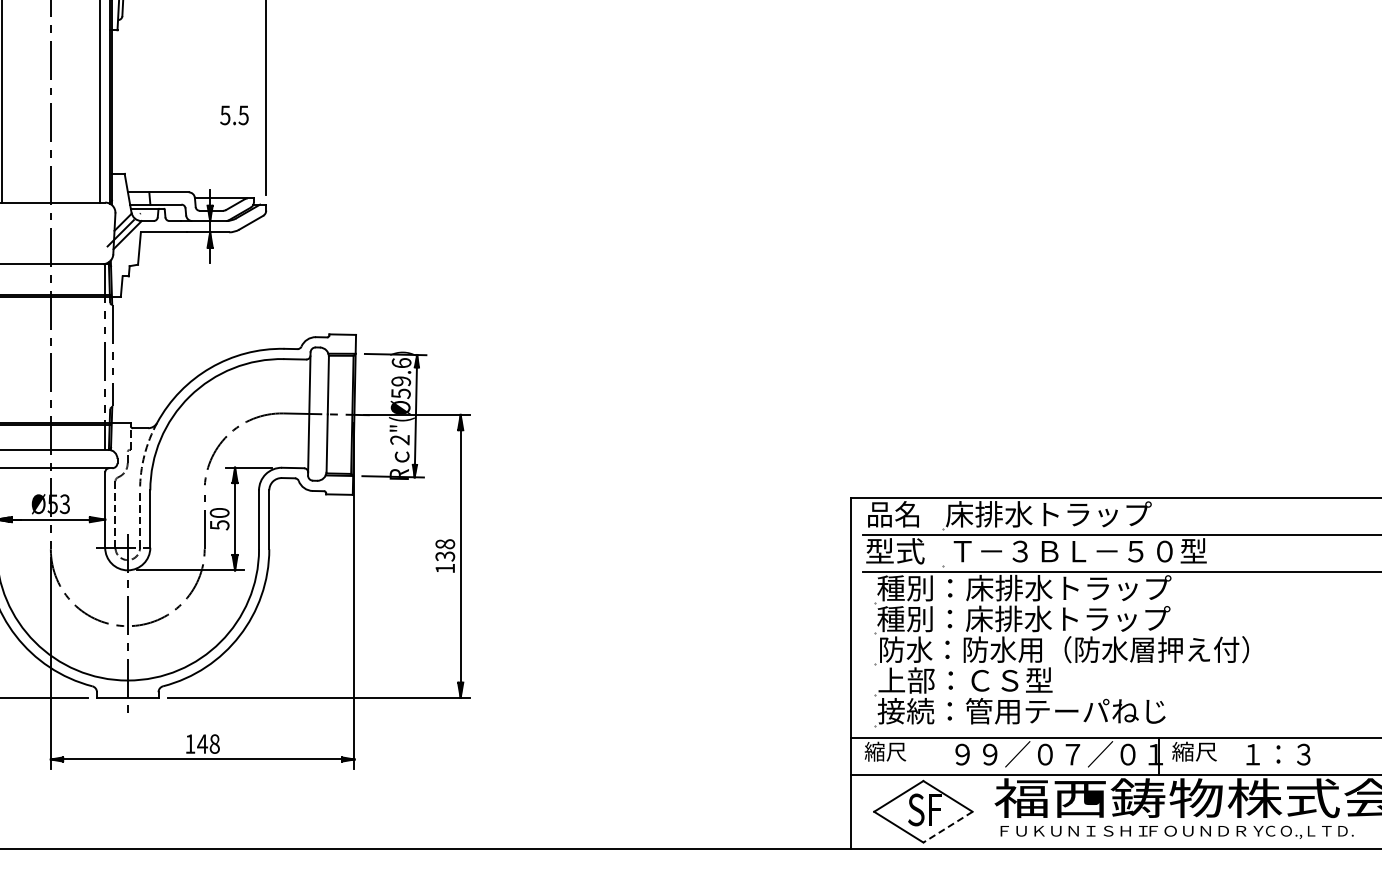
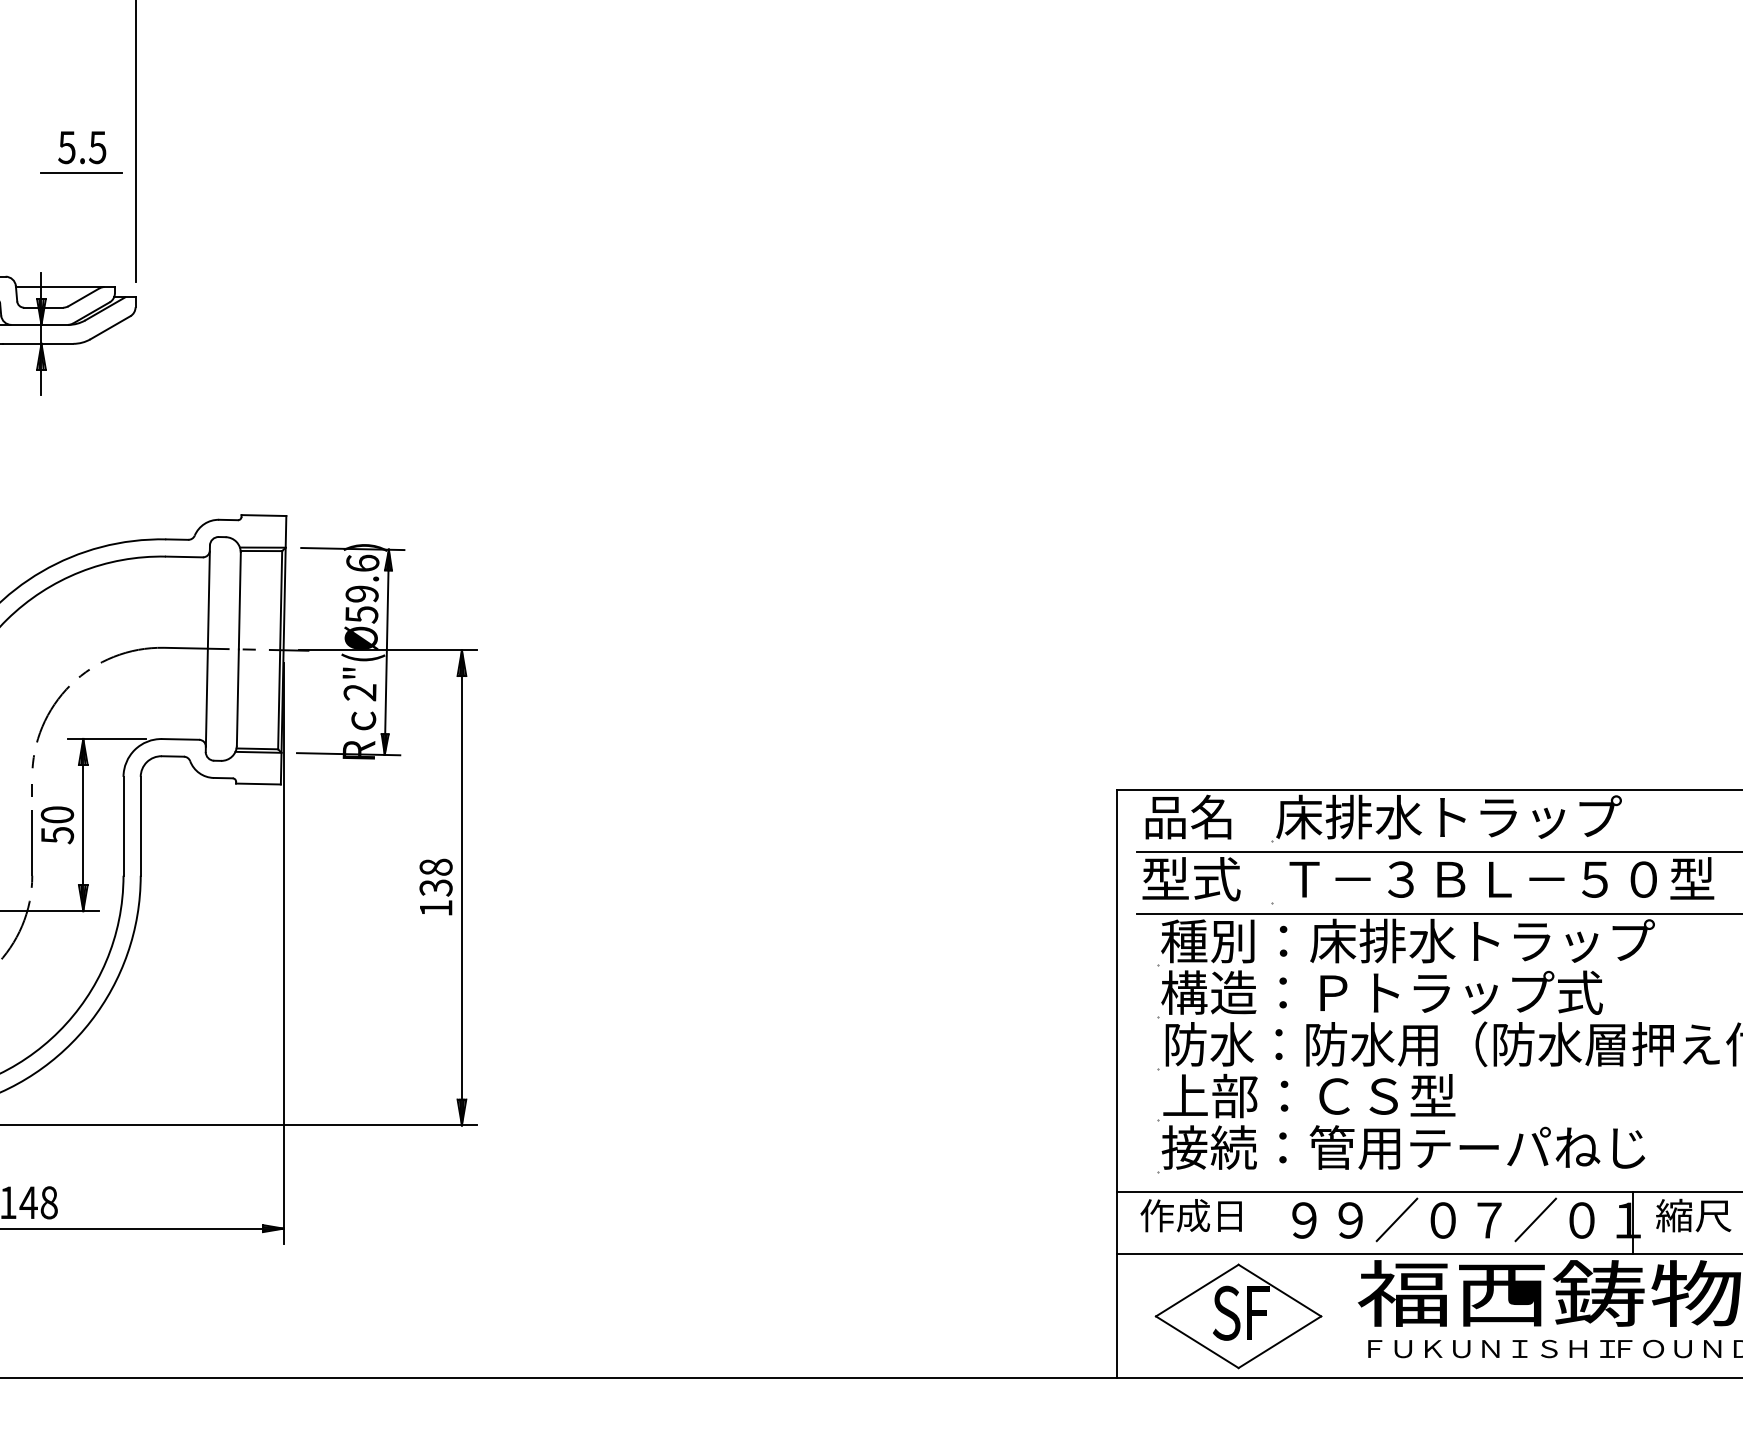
line: (233, 130) -> (80, 172), added
text: (1023, 618) -> (1406, 991), 種別：床排水トラップ -> 構造：Ｐトラップ式
text: (894, 751) -> (1190, 1215), 縮尺 -> 作成日
line: (947, 827) -> (1279, 1342), dashed -> solid

